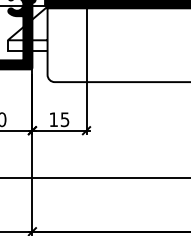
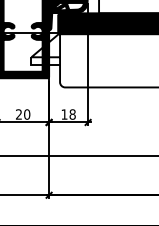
text: (64, 119) -> (72, 114), 15 -> 18

